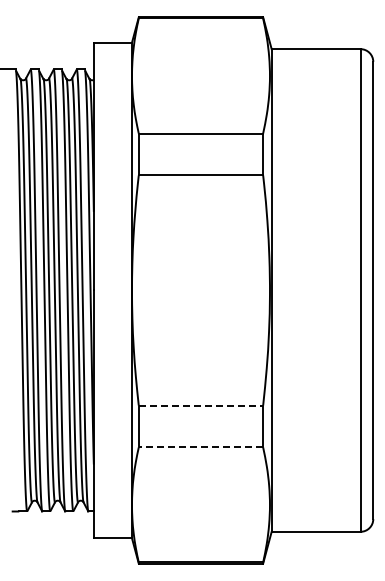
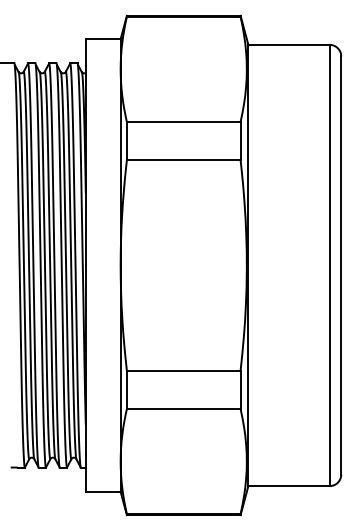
line: (201, 405) -> (184, 370), dashed -> solid
line: (200, 447) -> (183, 409), dashed -> solid

